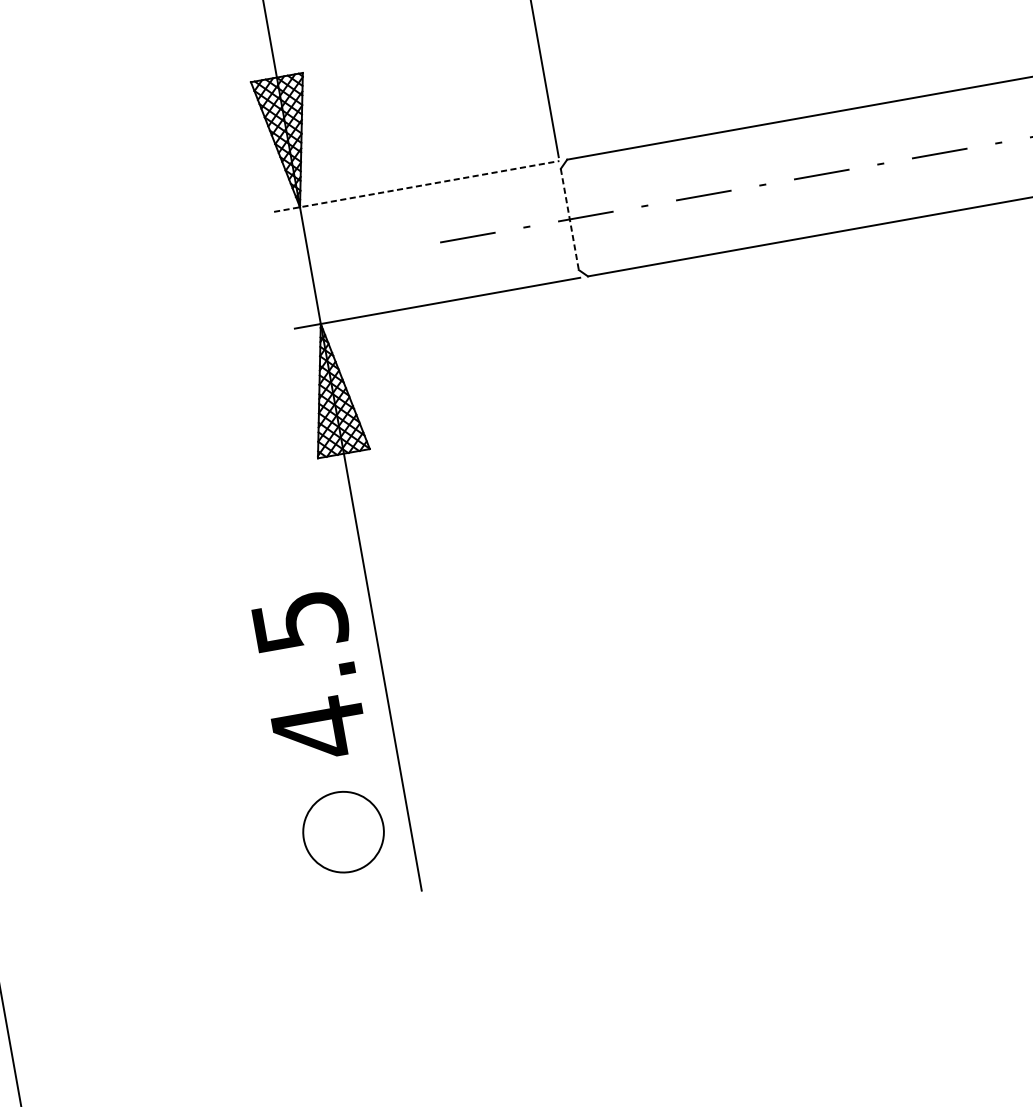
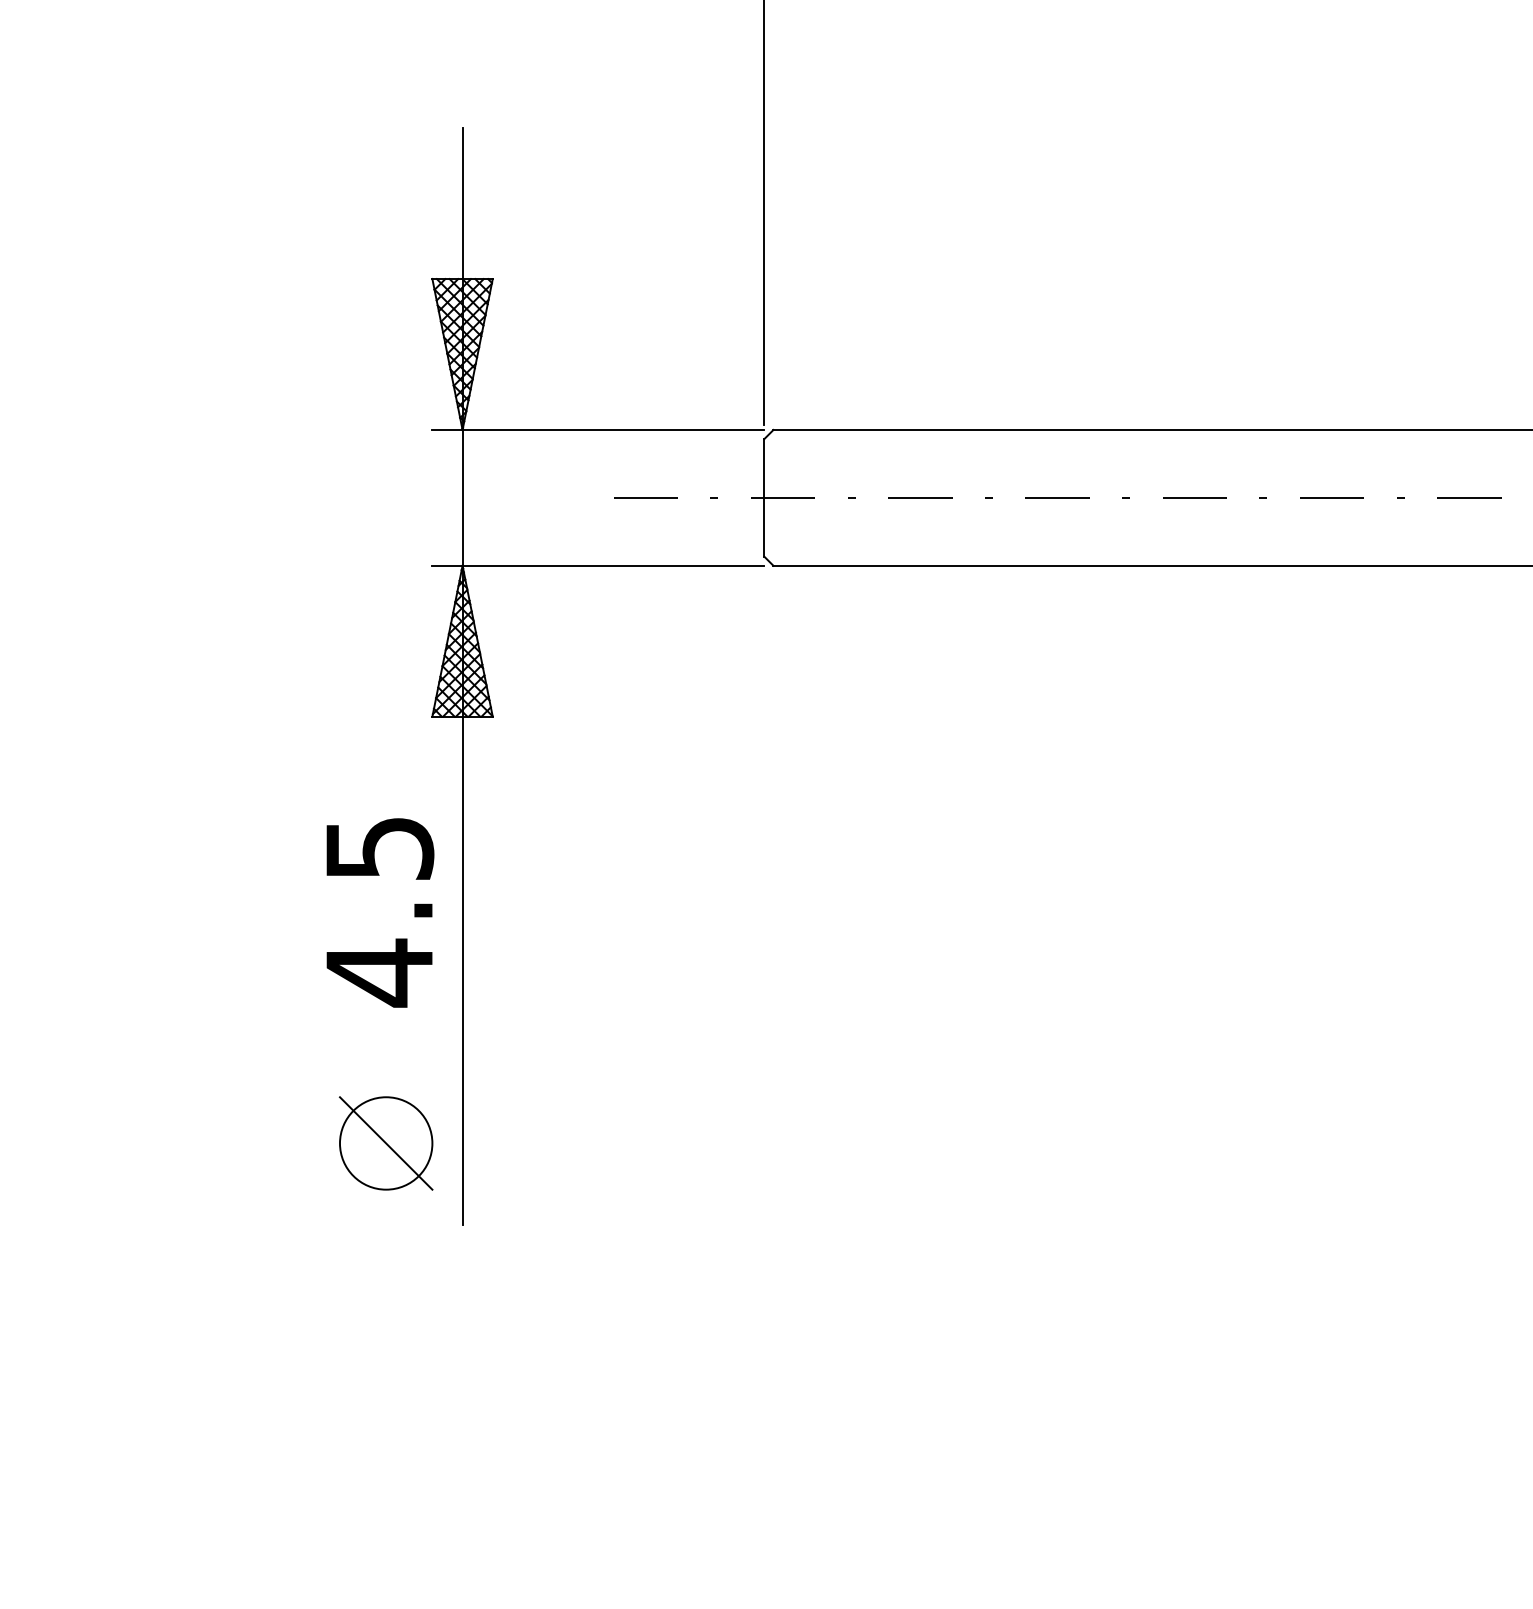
line: (416, 186) -> (598, 429), dashed -> solid
line: (569, 219) -> (764, 497), dashed -> solid
text: (310, 676) -> (380, 912), moved
line: (342, 832) -> (385, 1143), added

